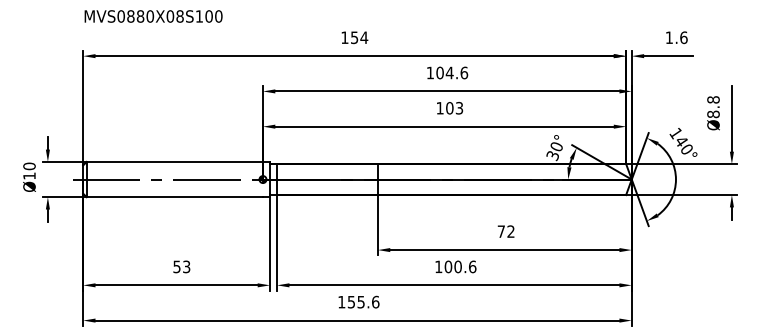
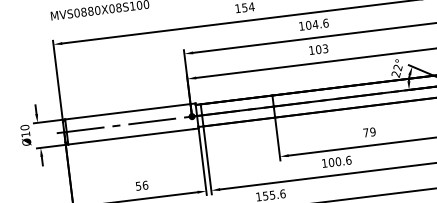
text: (554, 151) -> (396, 71), 30° -> 22°
text: (510, 231) -> (372, 131), 72 -> 79
text: (186, 266) -> (145, 185), 53 -> 56

